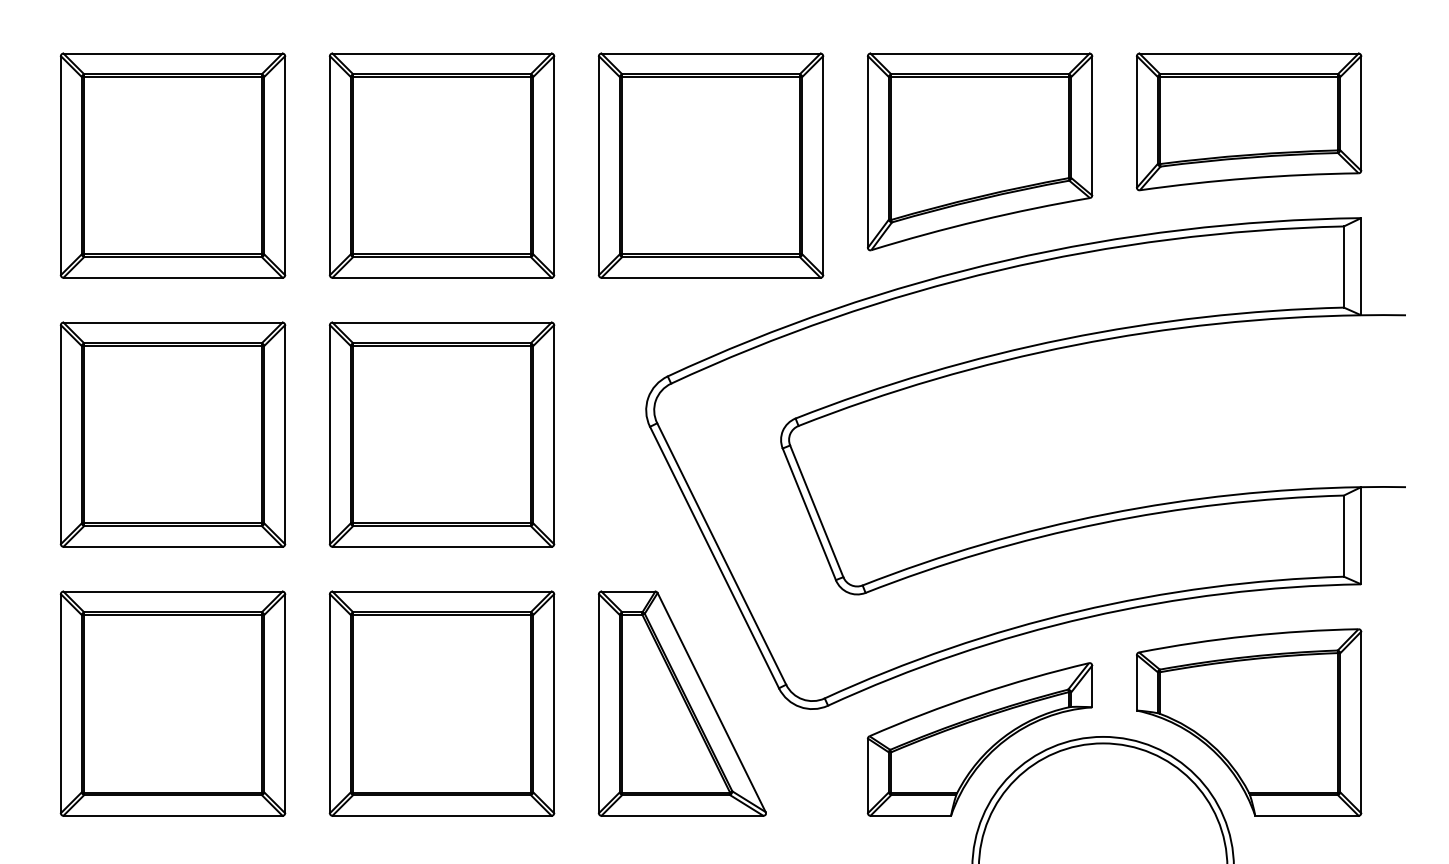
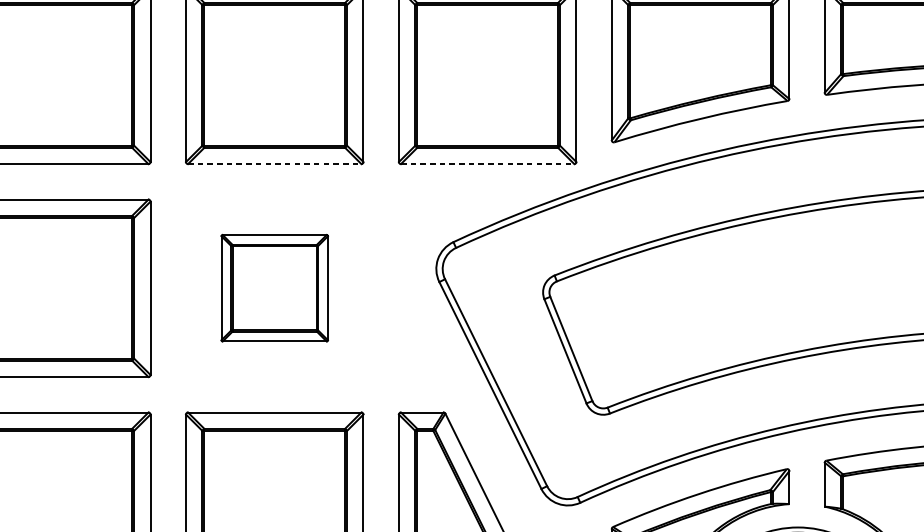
line: (442, 277) -> (275, 163), solid -> dashed
line: (711, 277) -> (488, 163), solid -> dashed
part: (441, 434) -> (274, 288), size x0.6

